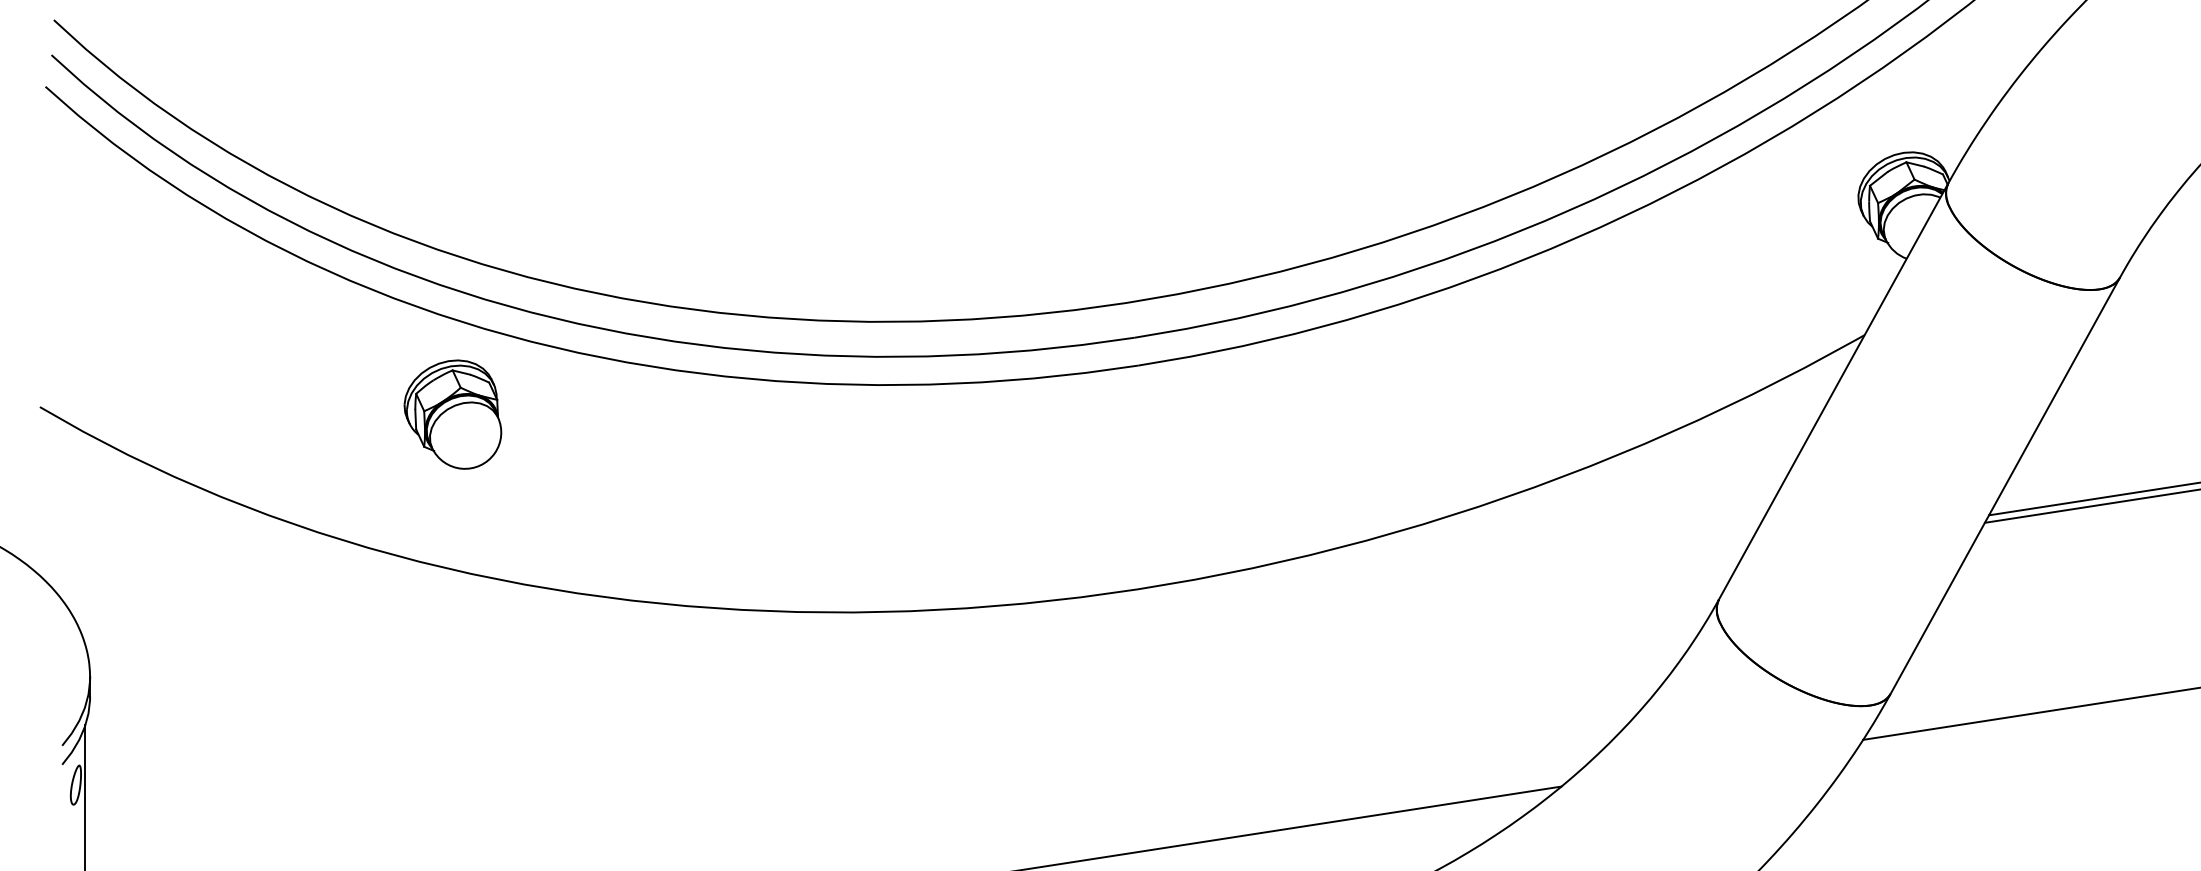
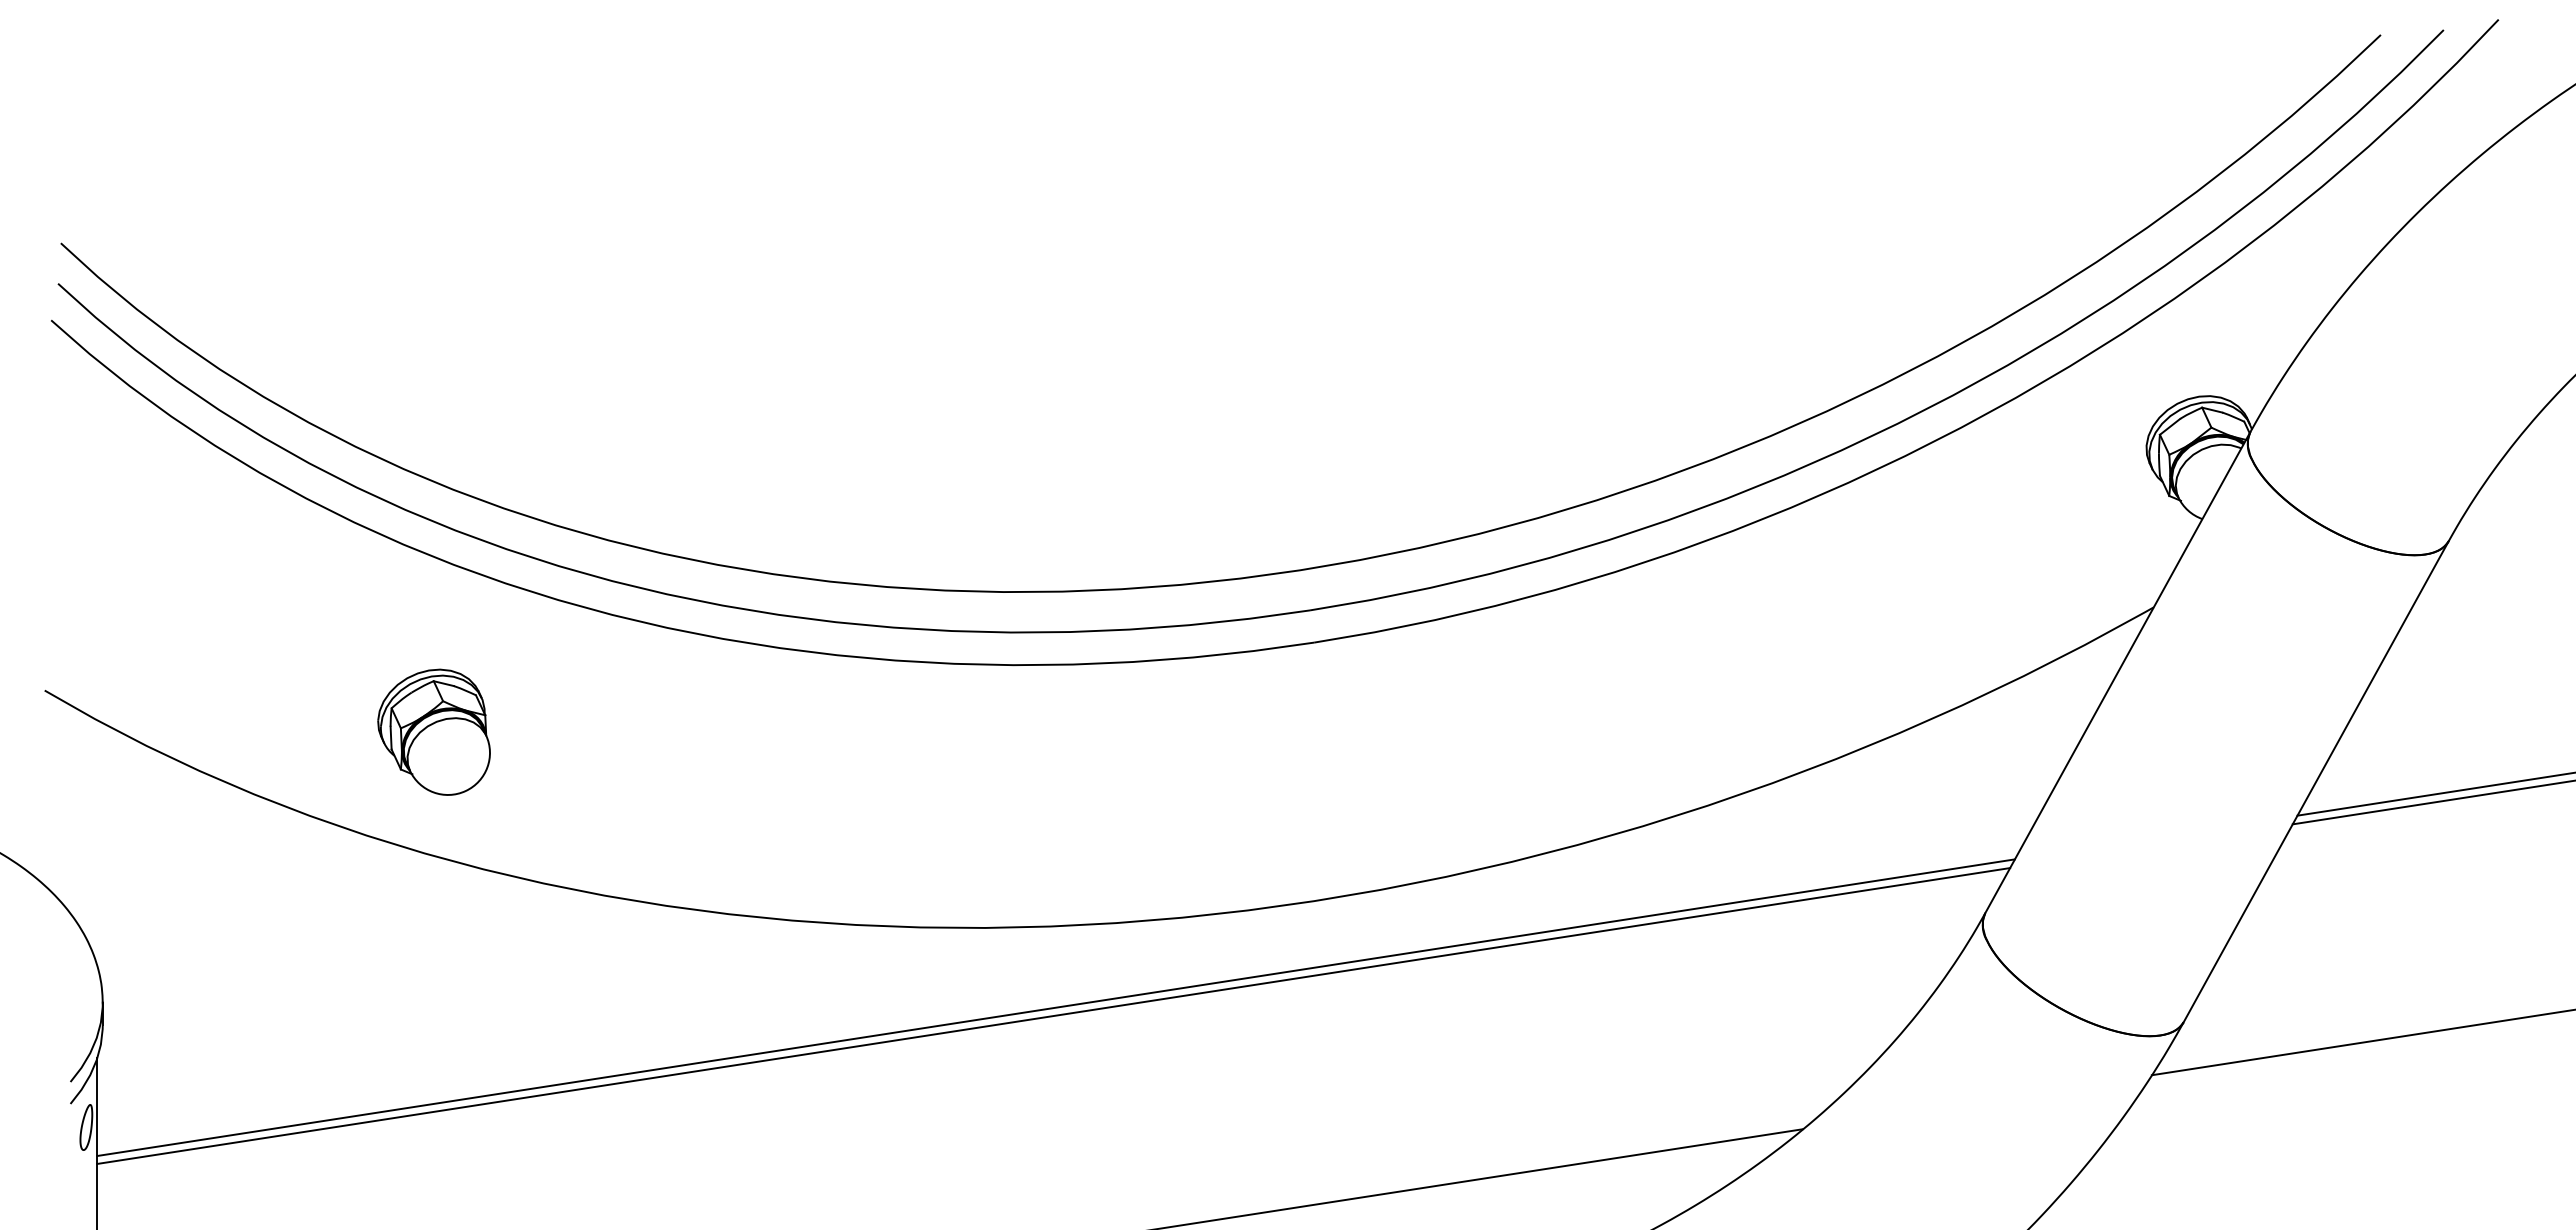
part: (452, 413) -> (433, 731), moved
line: (914, 681) -> (1055, 1007), added
line: (912, 688) -> (1053, 1015), added

